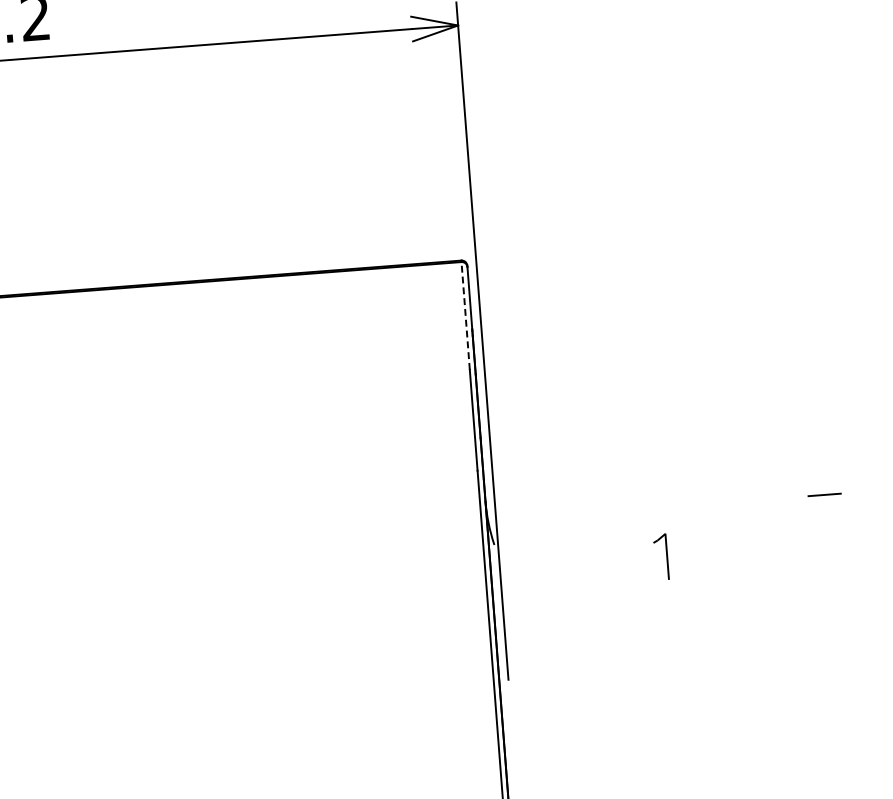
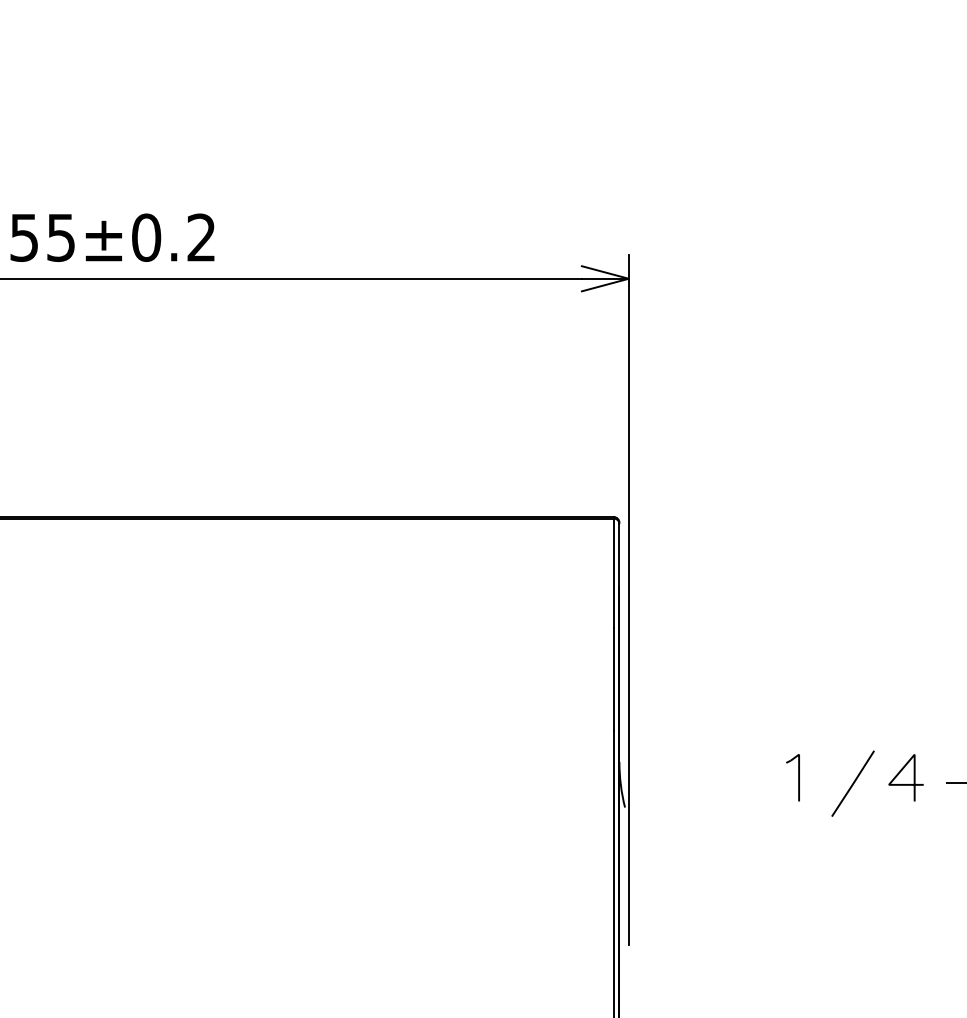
line: (465, 316) -> (613, 573), dashed -> solid
line: (768, 501) -> (905, 784), added
line: (715, 504) -> (852, 783), added
part: (660, 556) -> (792, 777), moved

